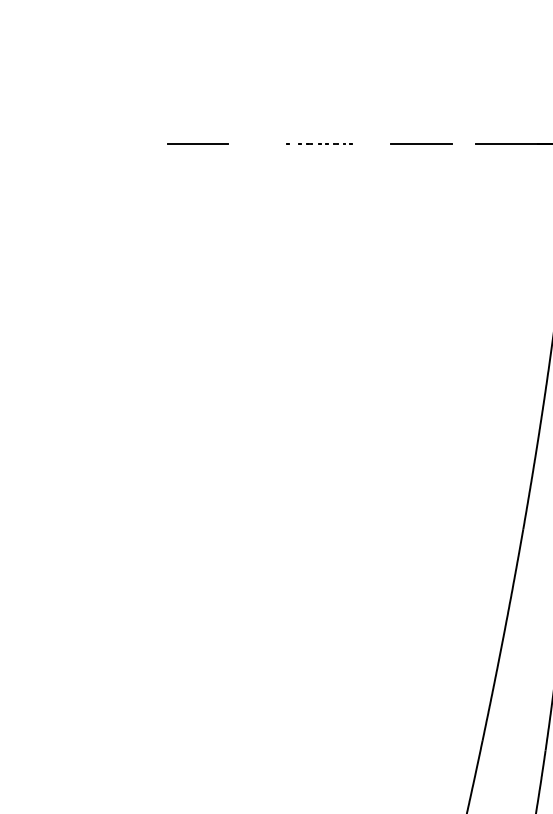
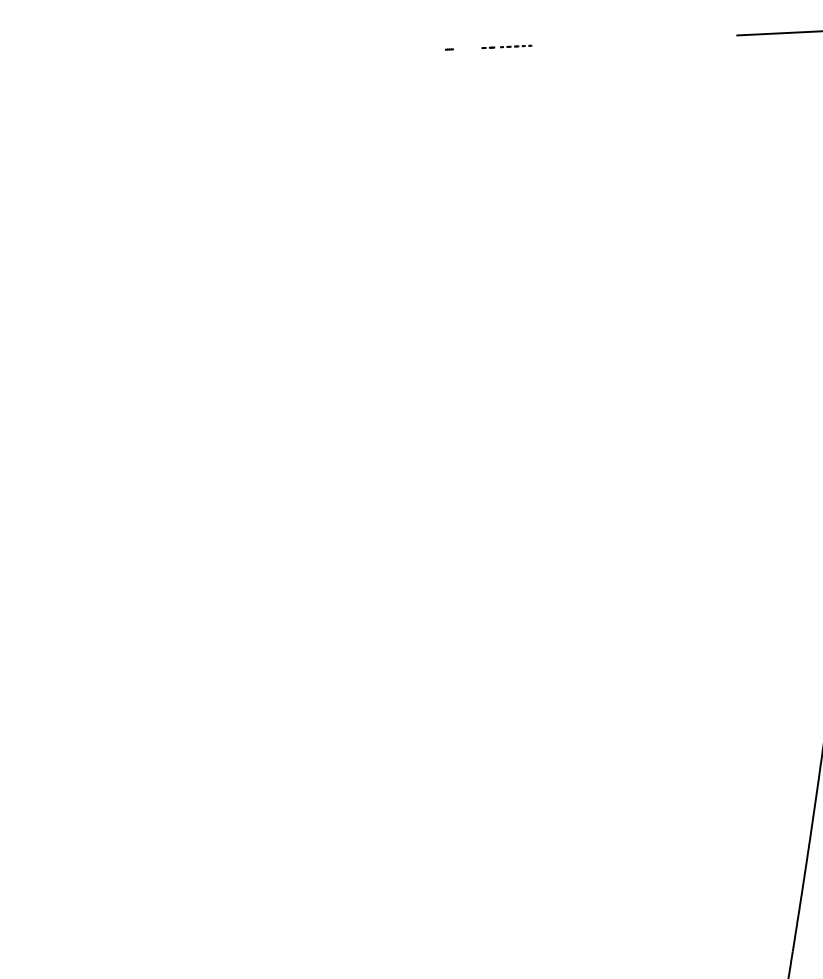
line: (198, 143) -> (312, 56), removed
part: (325, 143) -> (507, 46), size x0.6
line: (421, 143) -> (654, 39), removed

